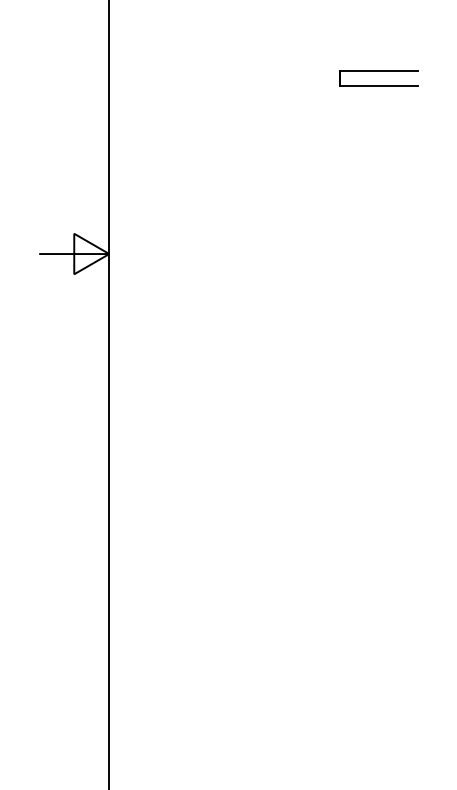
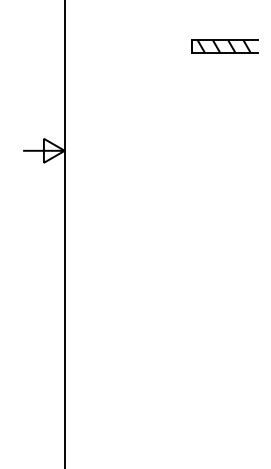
part: (378, 78) -> (224, 46), size x1.43

